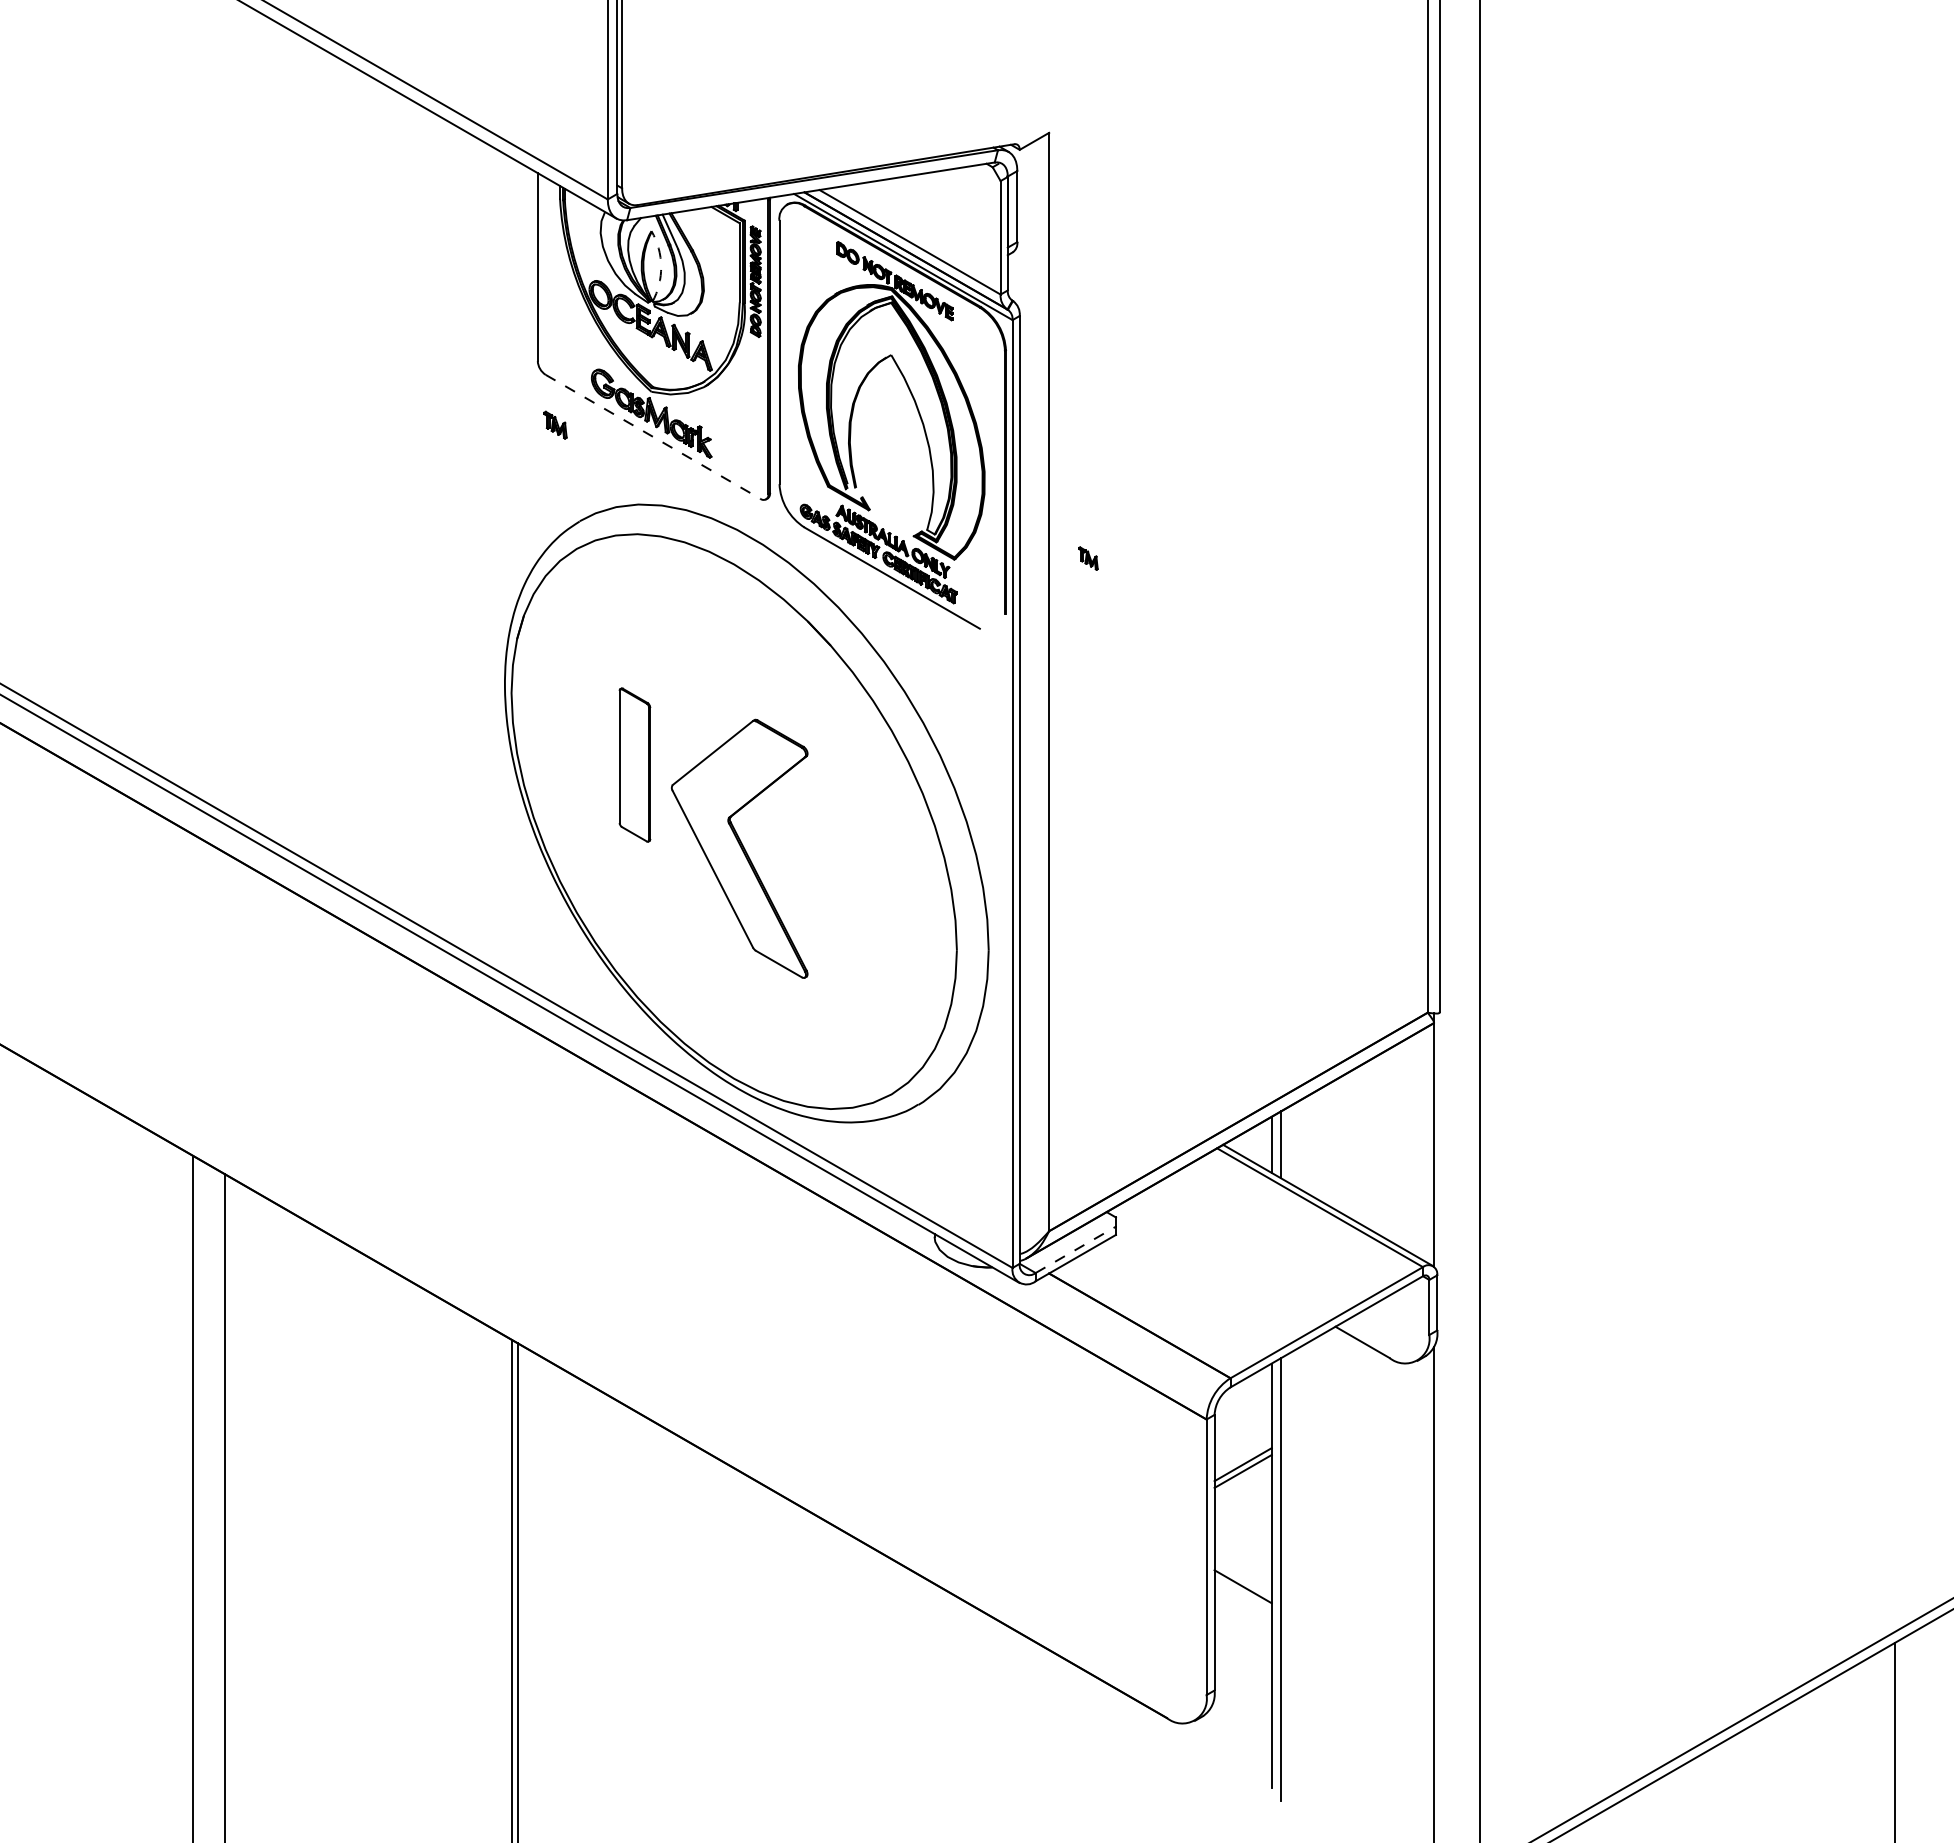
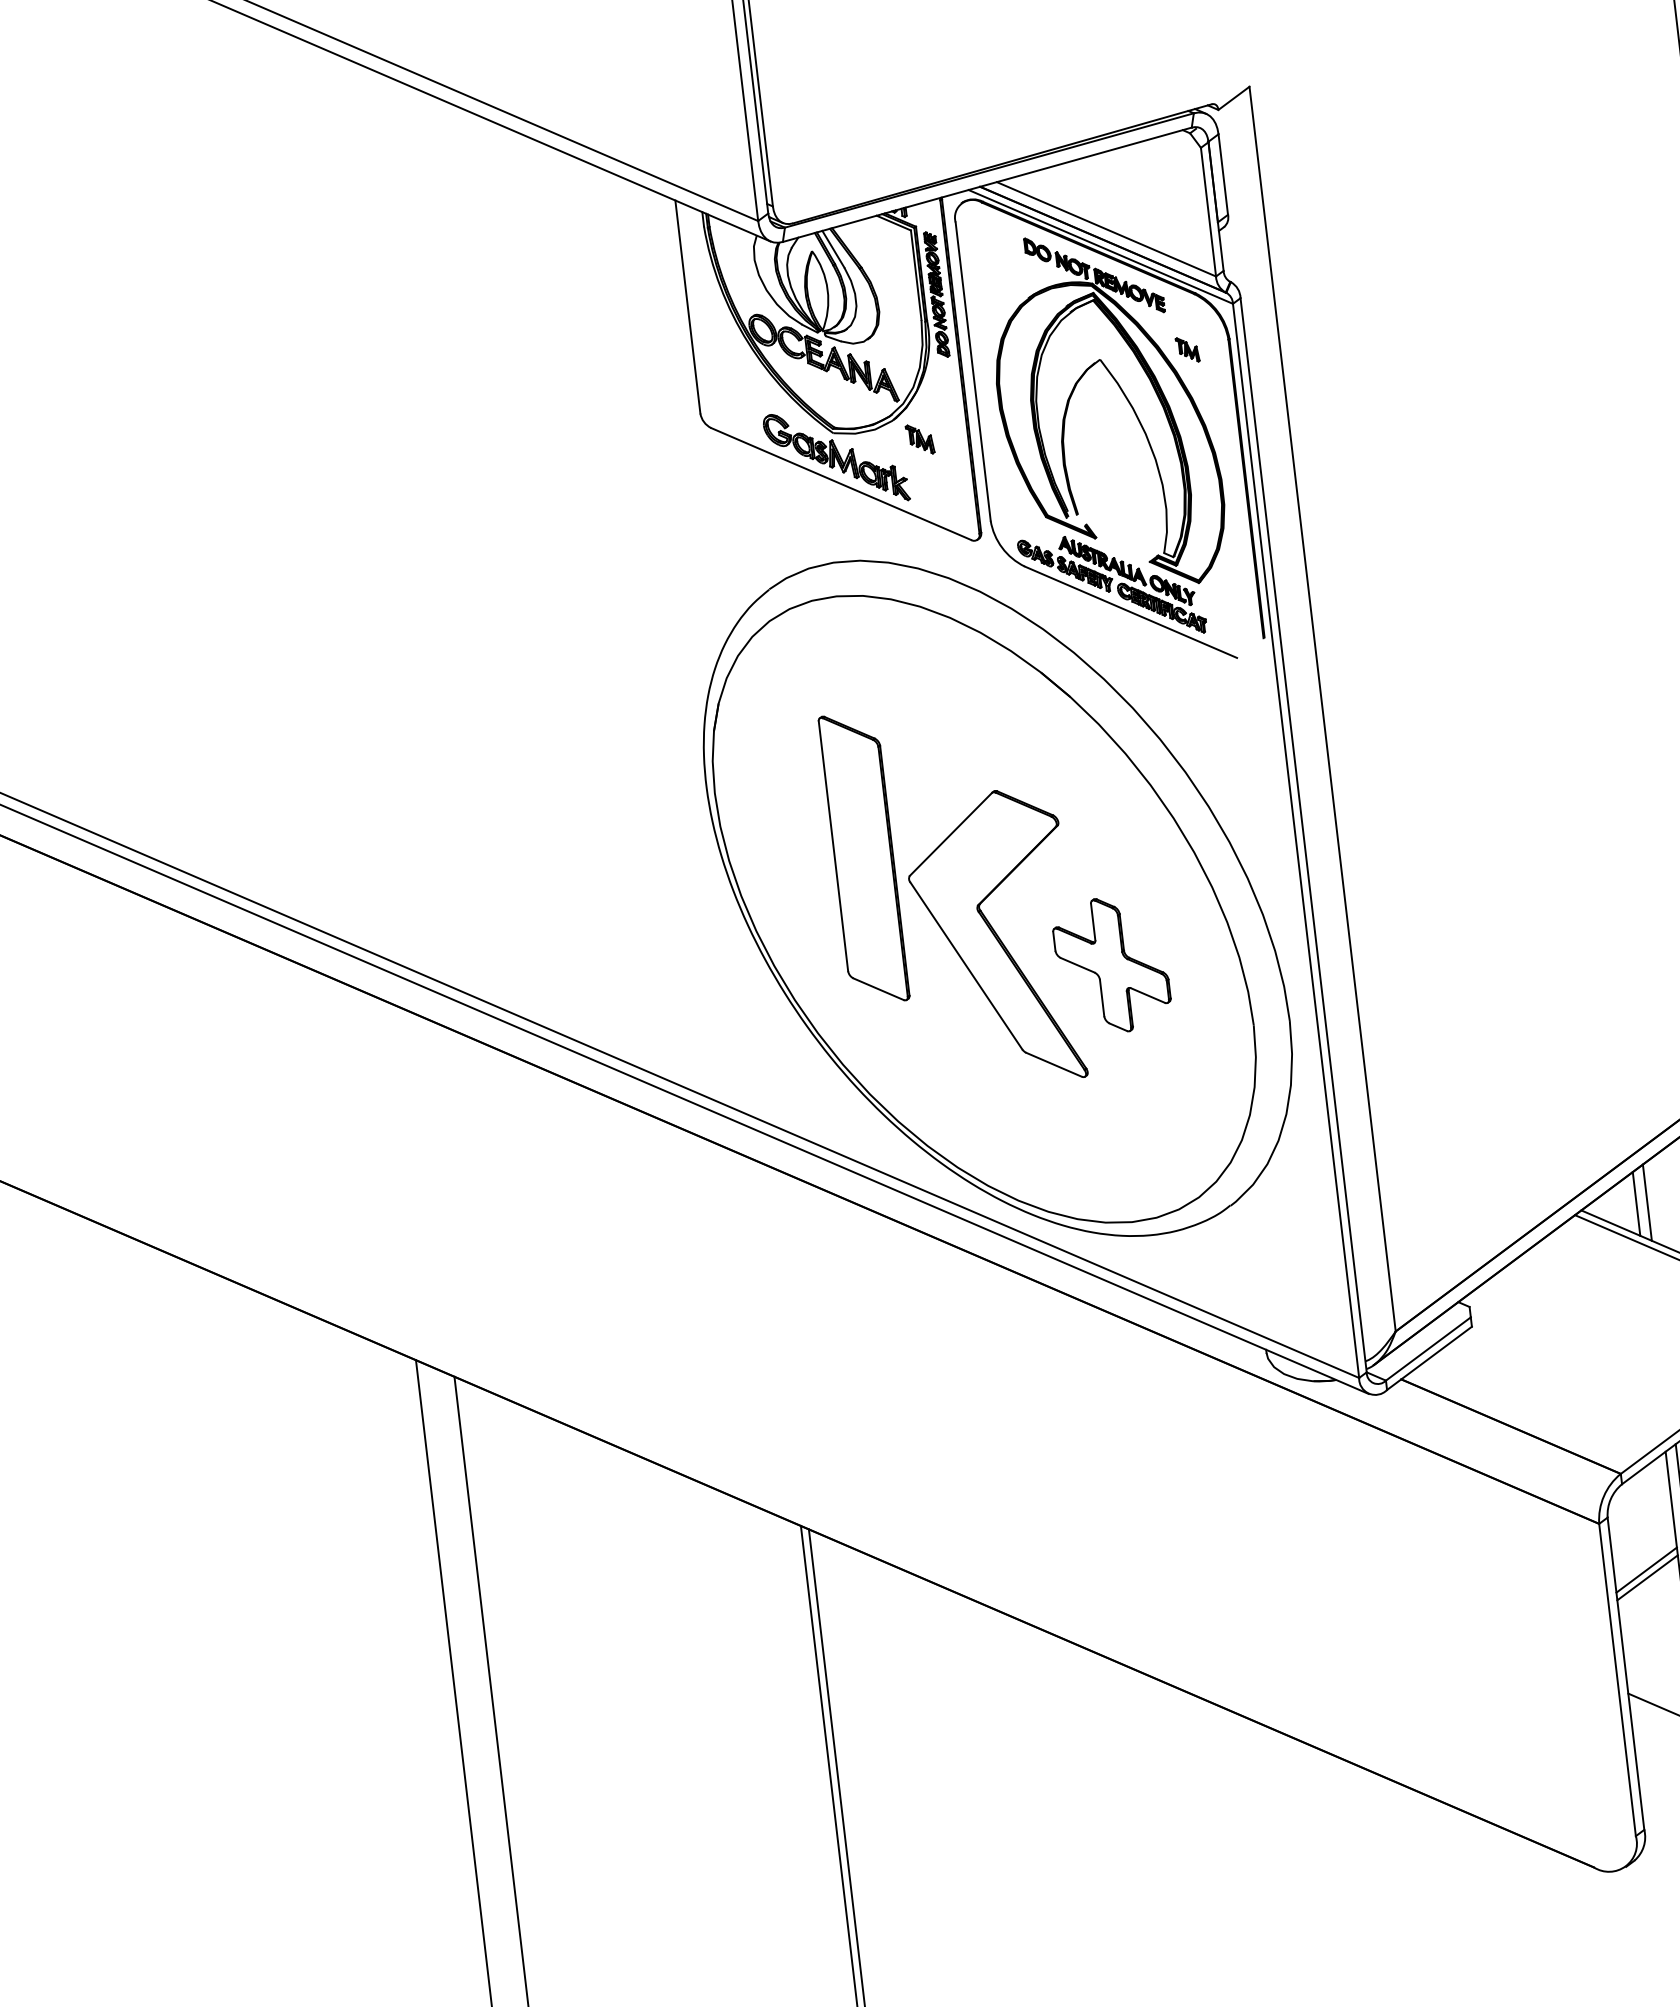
arc: (661, 266) -> (827, 289), dashed -> solid
part: (555, 424) -> (920, 438), moved
line: (653, 436) -> (841, 483), dashed -> solid
part: (1088, 558) -> (1187, 349), moved
part: (634, 764) -> (863, 857), size x1.67
part: (839, 883) -> (1111, 965), added
line: (1076, 1249) -> (1429, 1348), dashed -> solid

